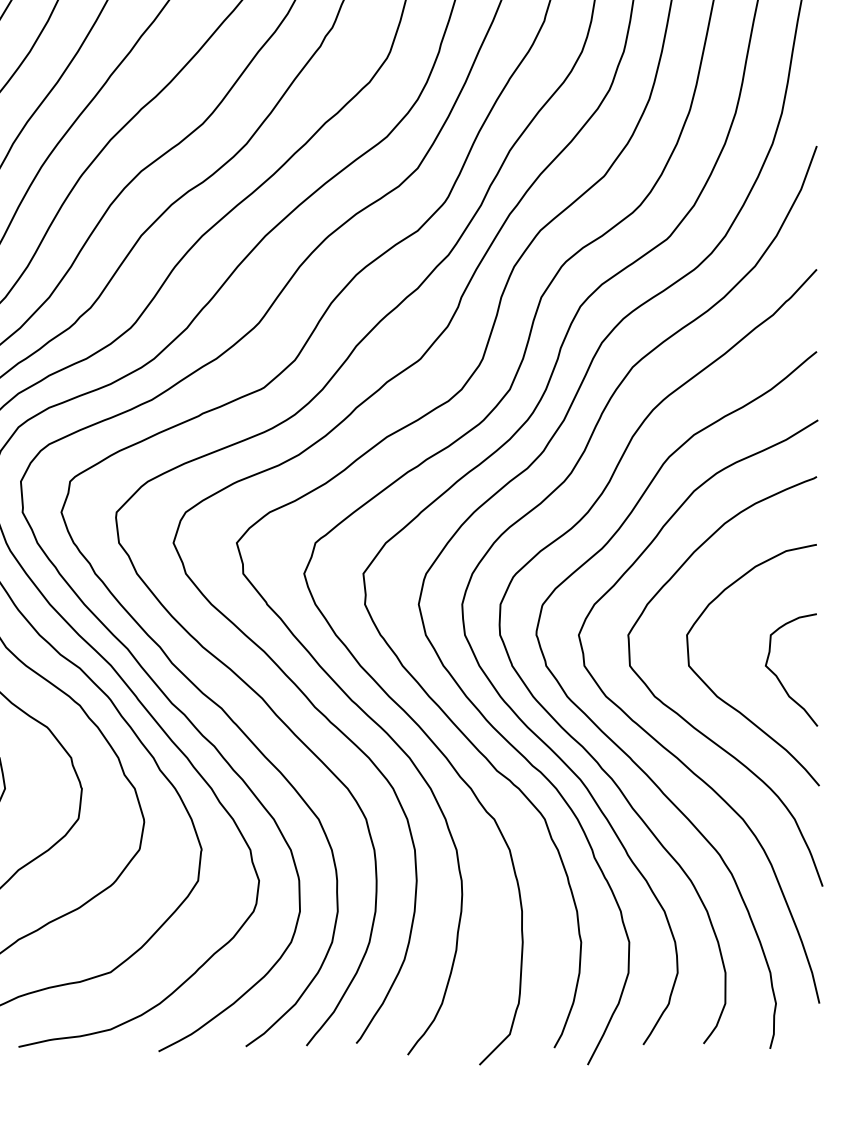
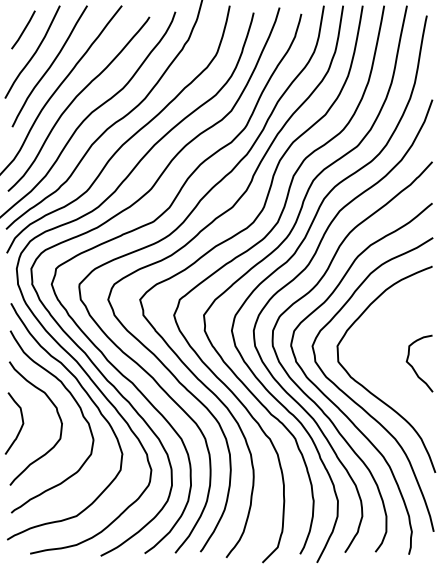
curve: (727, 701) -> (387, 379), removed

